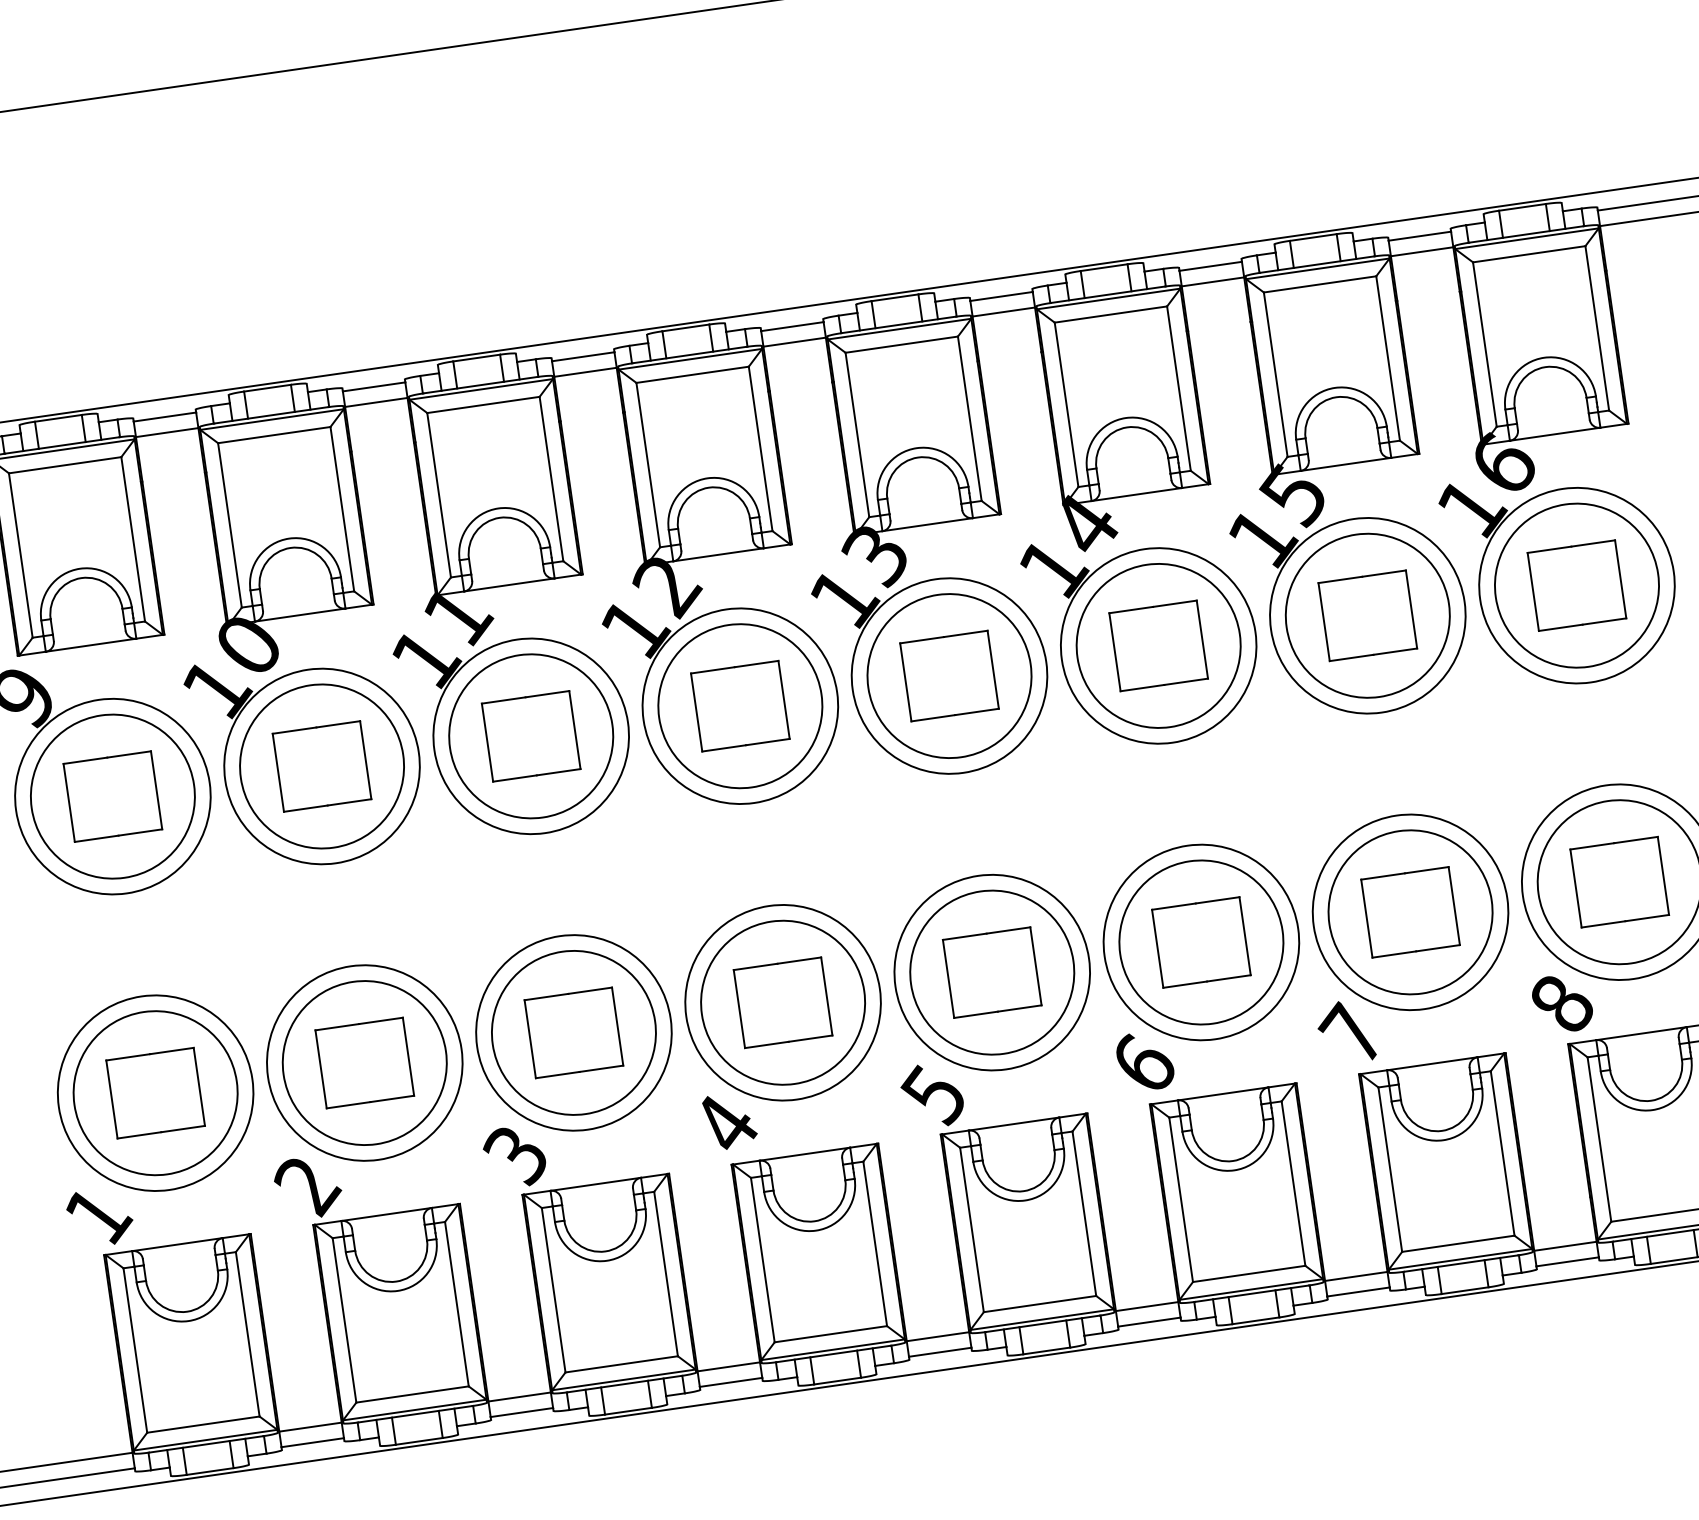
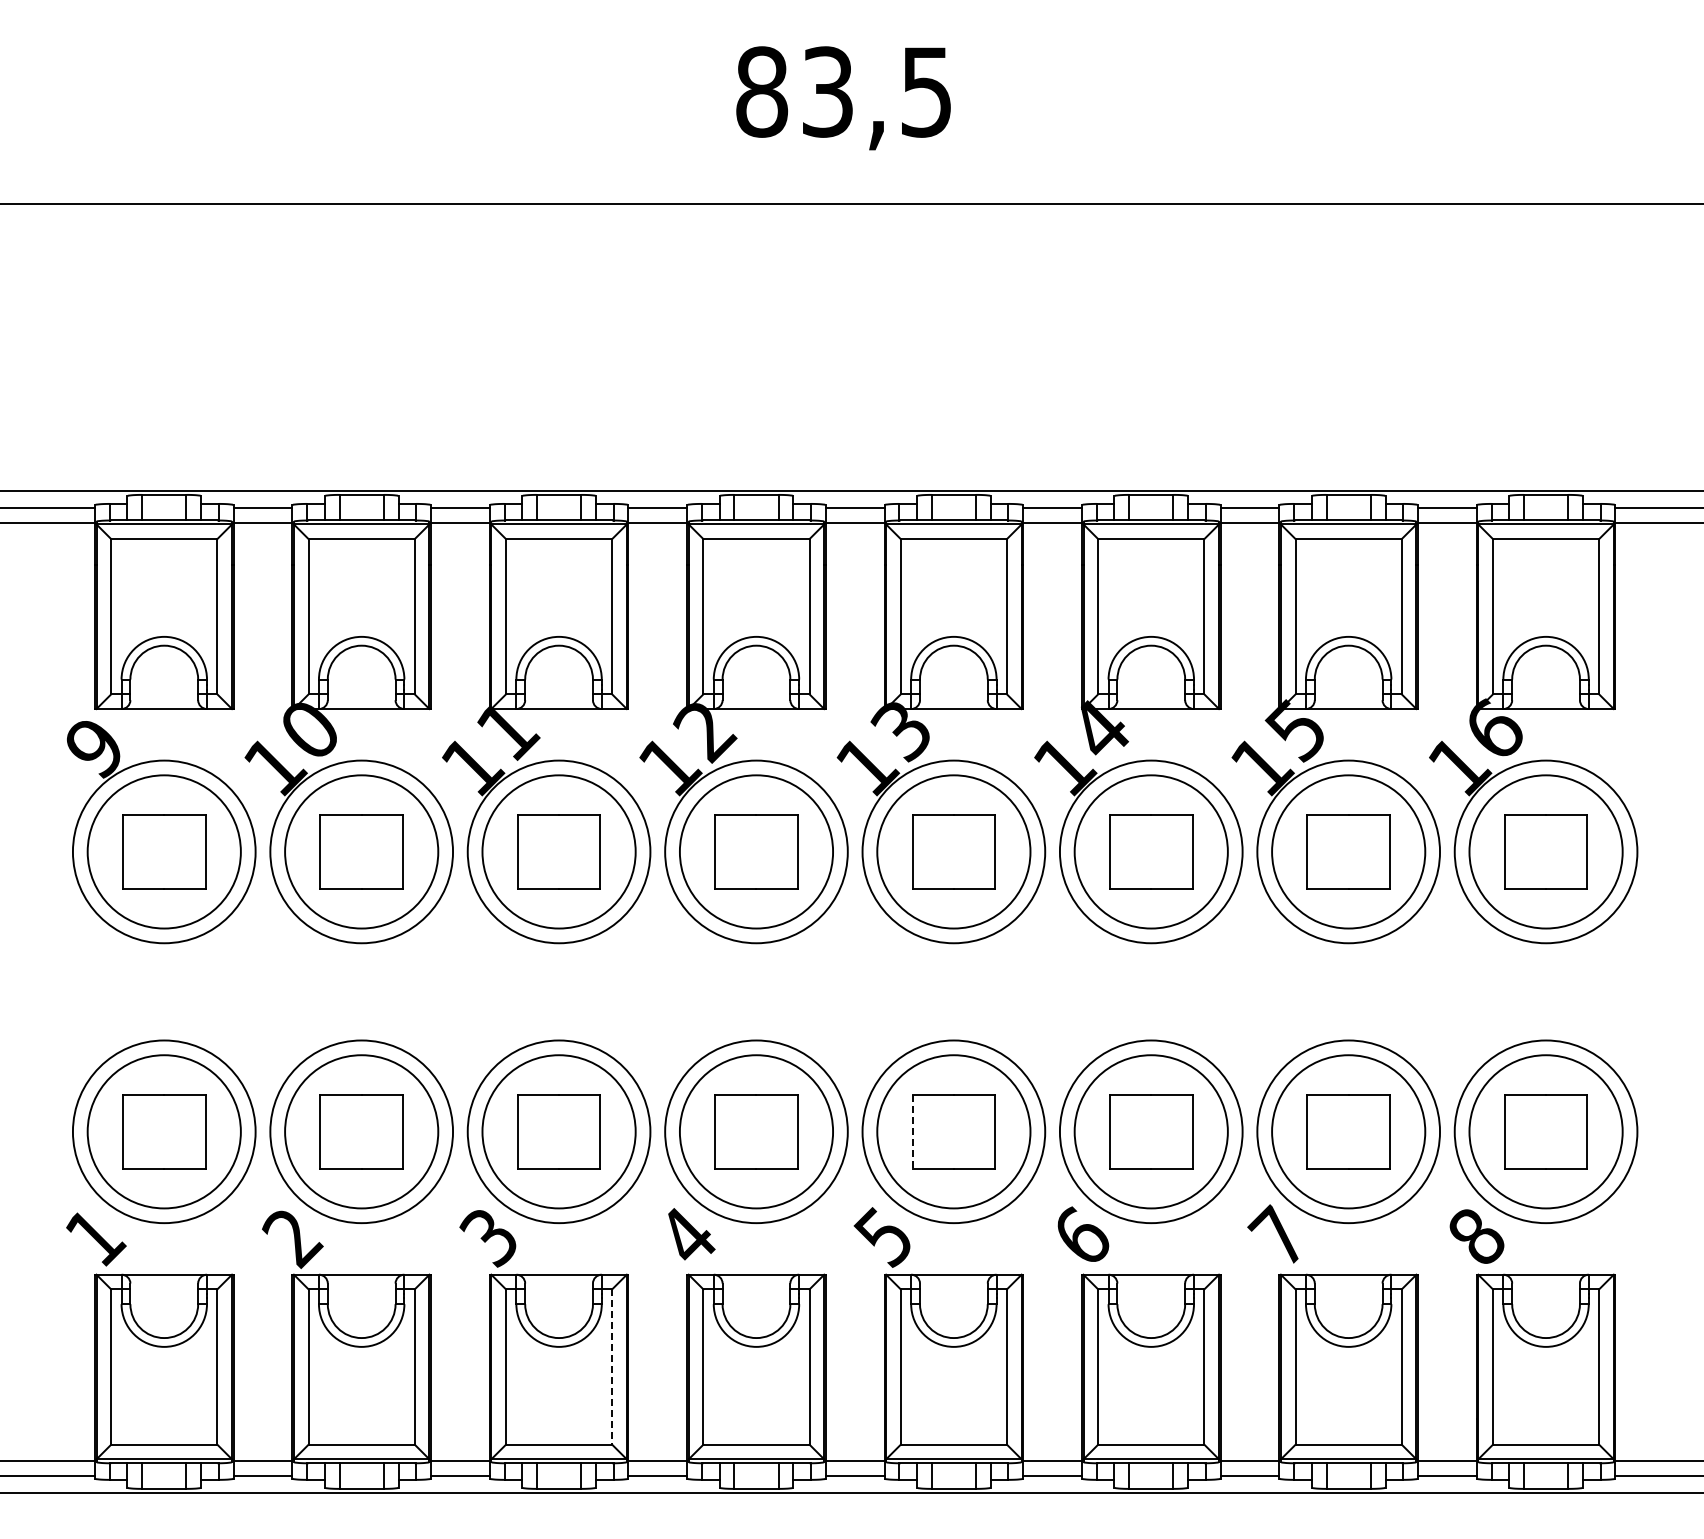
line: (948, 978) -> (912, 1131), solid -> dashed
line: (666, 1274) -> (612, 1367), solid -> dashed

